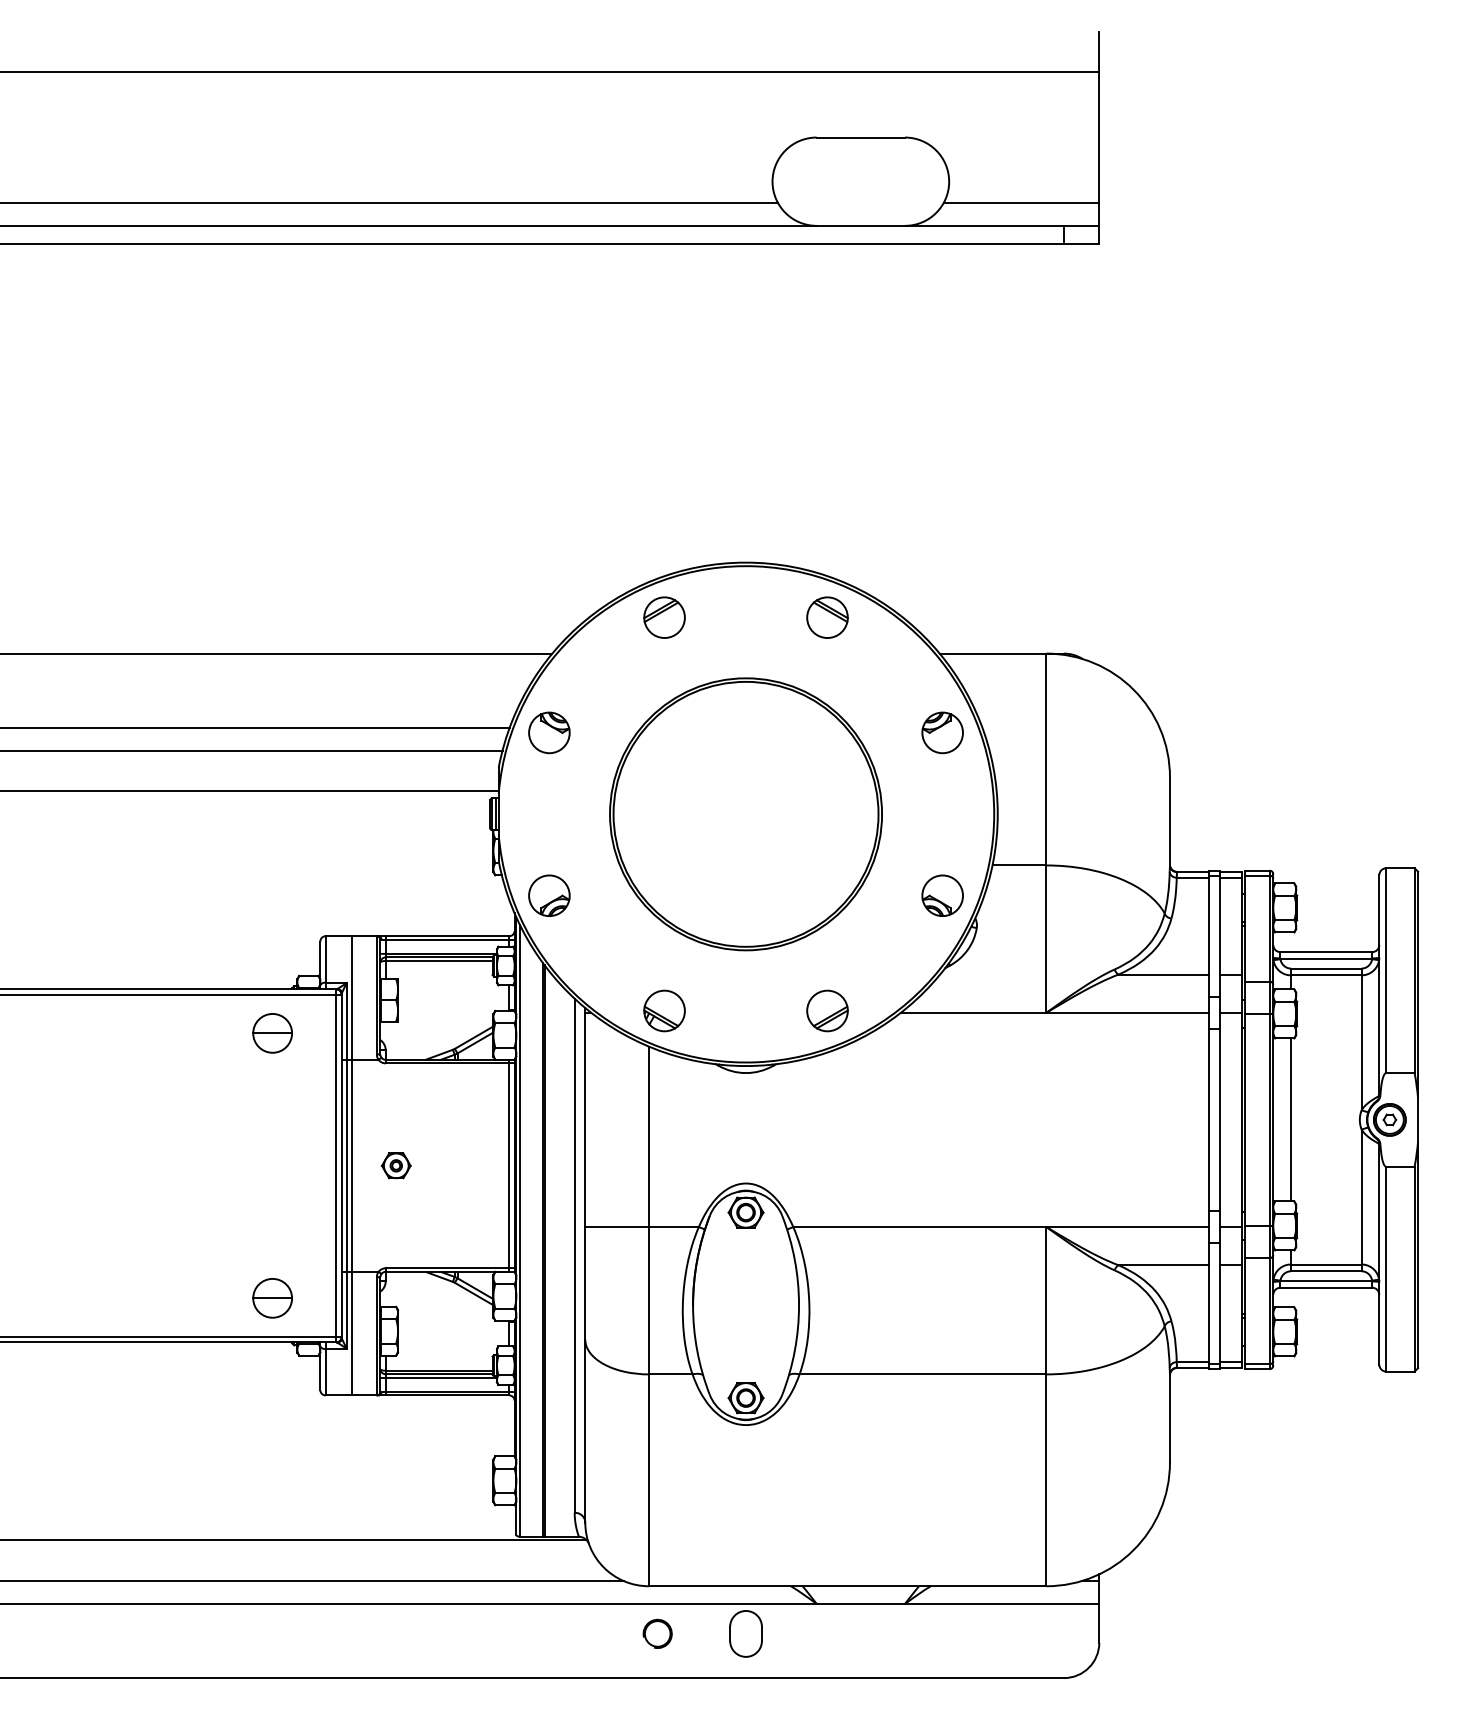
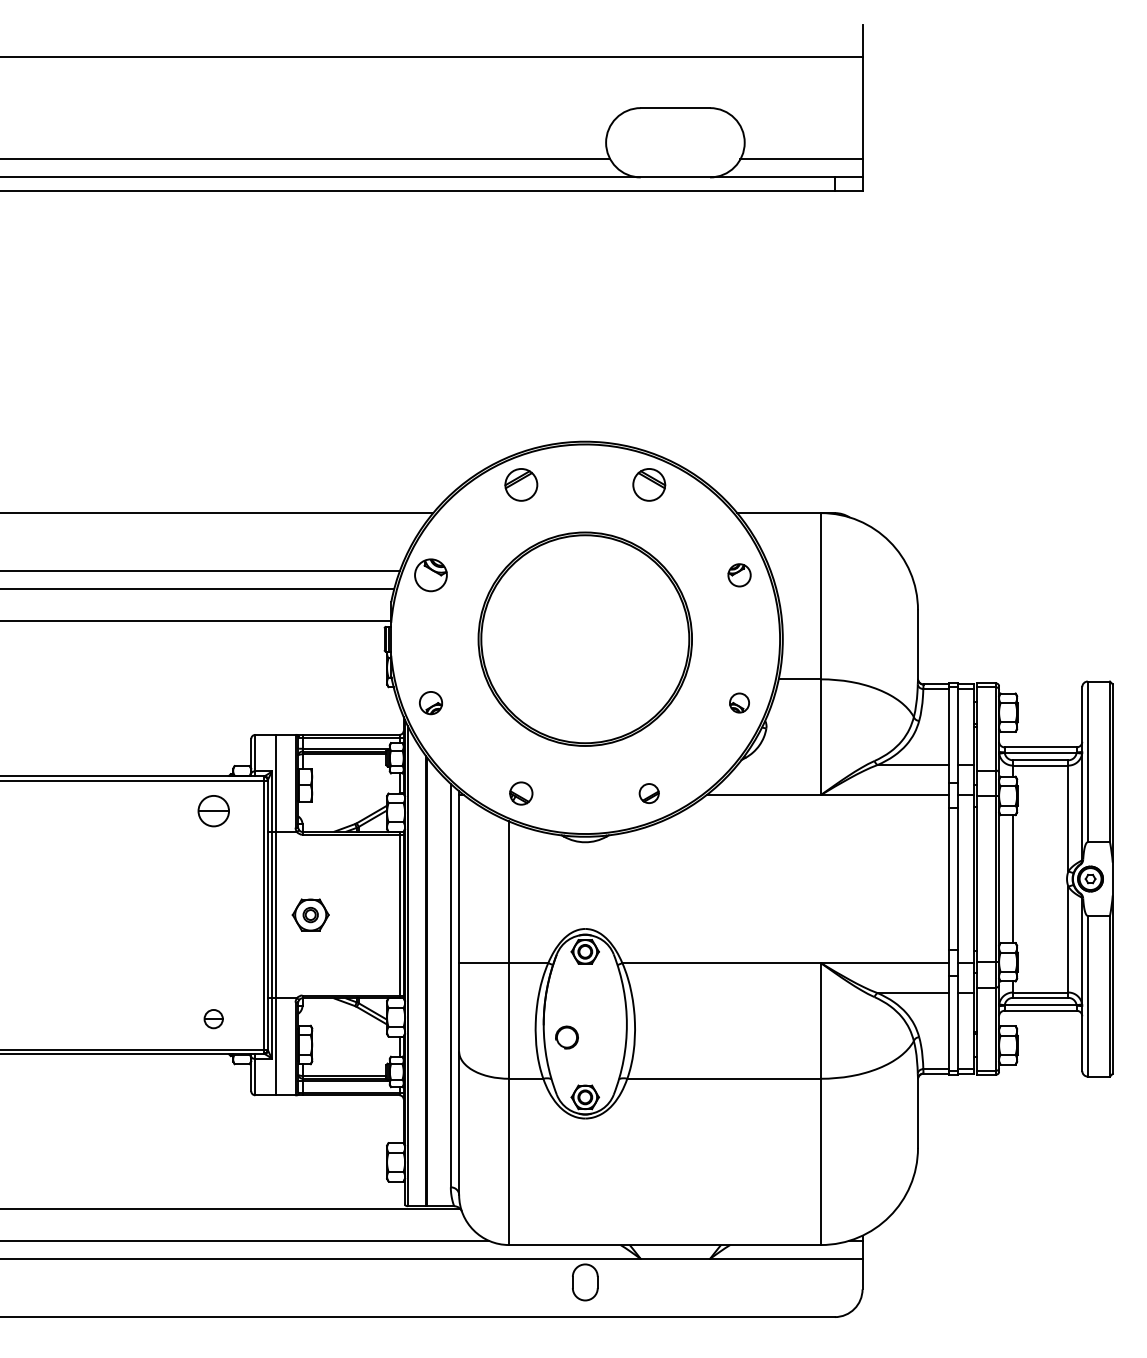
part: (942, 732) -> (739, 575), size x0.7
part: (549, 895) -> (431, 702), size x0.7
part: (942, 895) -> (739, 702), size x0.6
part: (664, 1010) -> (521, 793), size x0.7
part: (827, 1010) -> (649, 793), size x0.6
part: (396, 1165) -> (310, 914), size x1.6
part: (272, 1298) -> (213, 1019), size x0.6
part: (657, 1633) -> (566, 1037), moved

